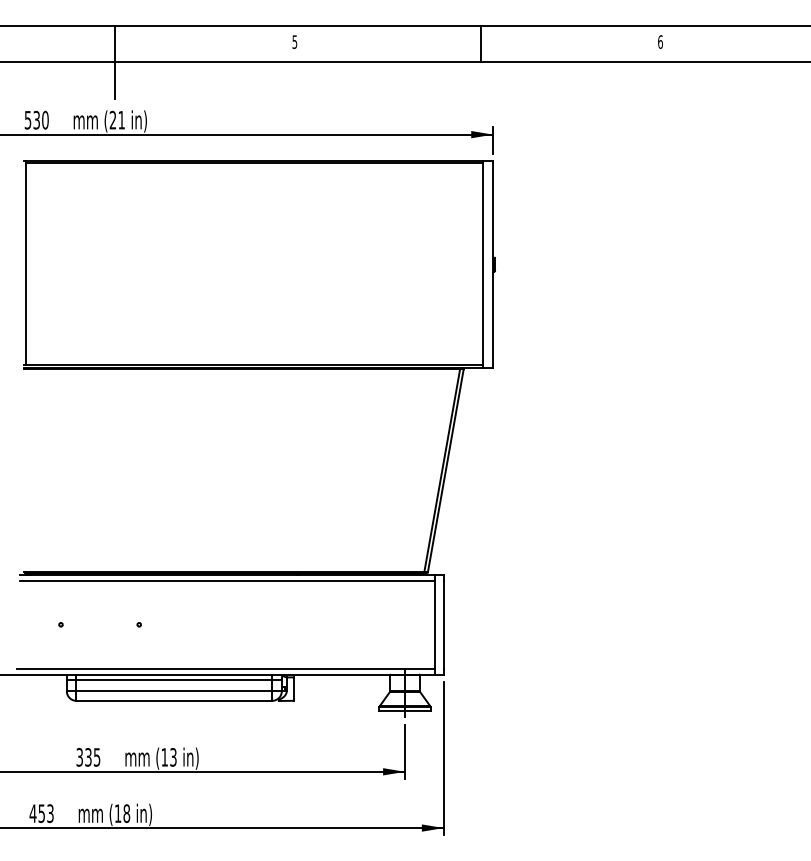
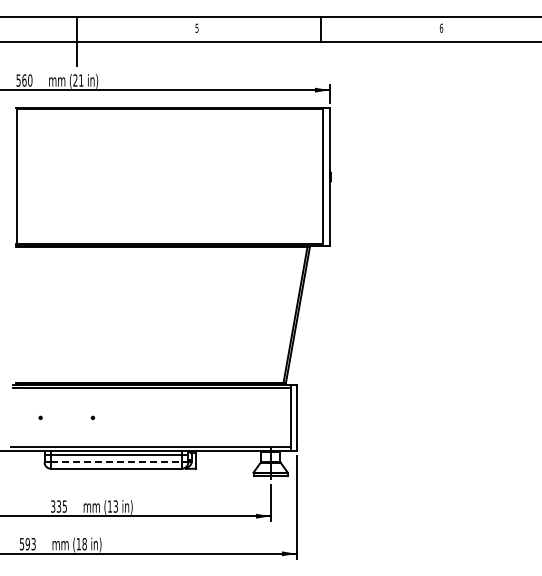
text: (36, 120) -> (24, 80), 530 -> 560
line: (174, 691) -> (116, 462), solid -> dashed
text: (36, 814) -> (24, 544), 453 -> 593

